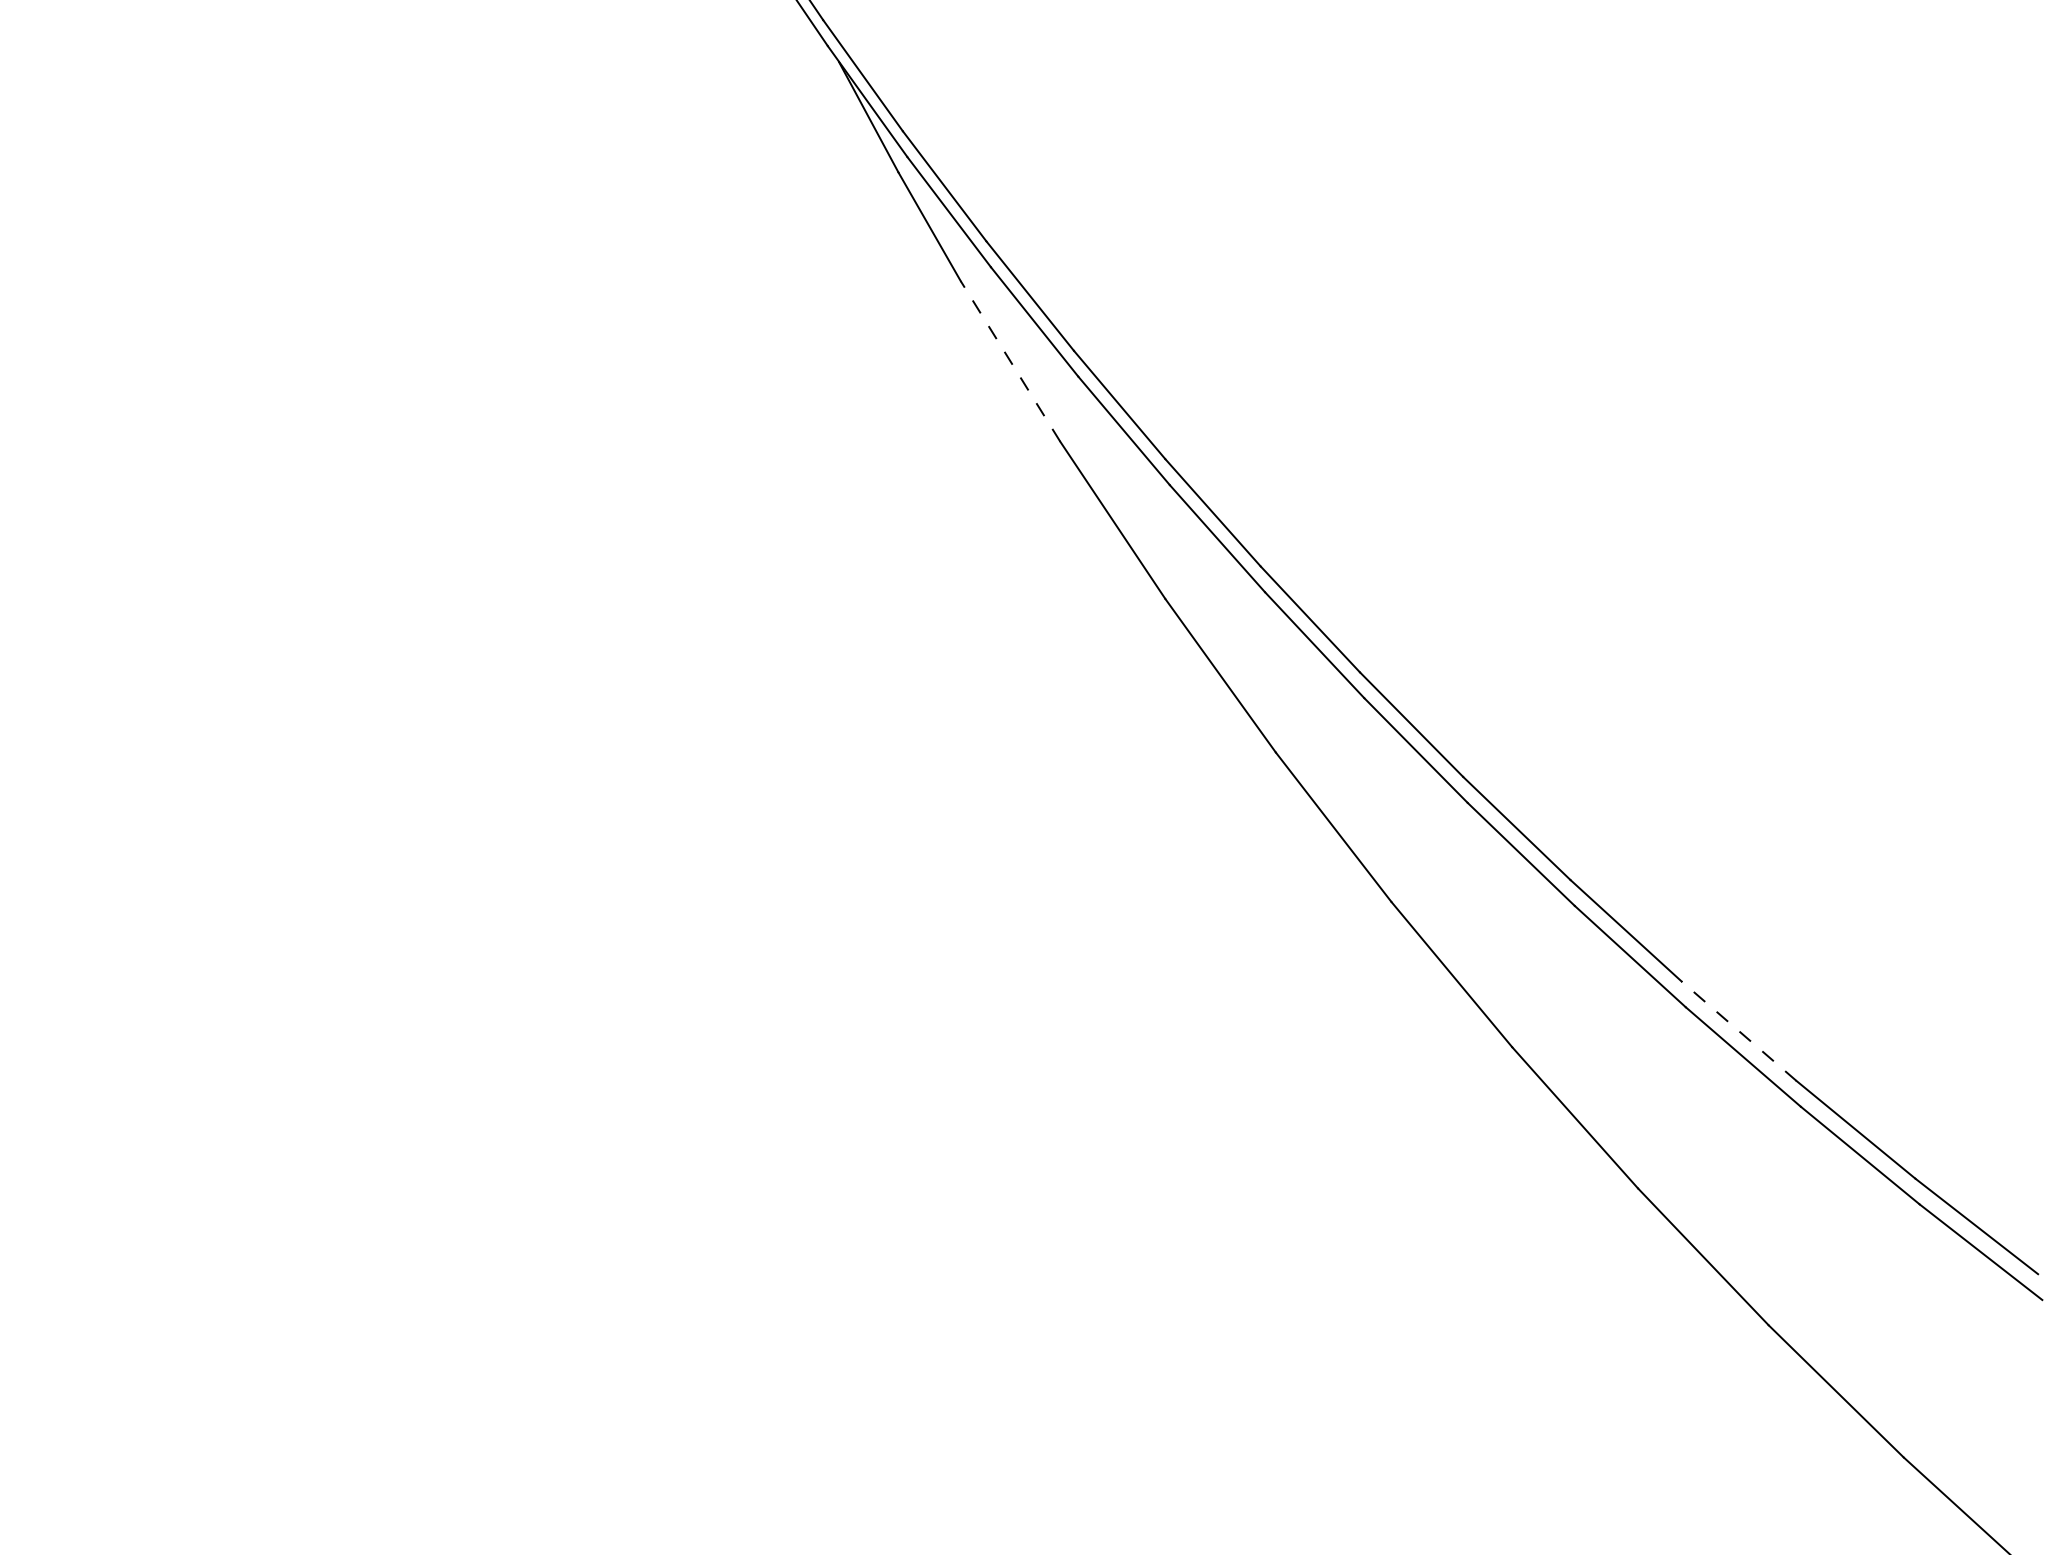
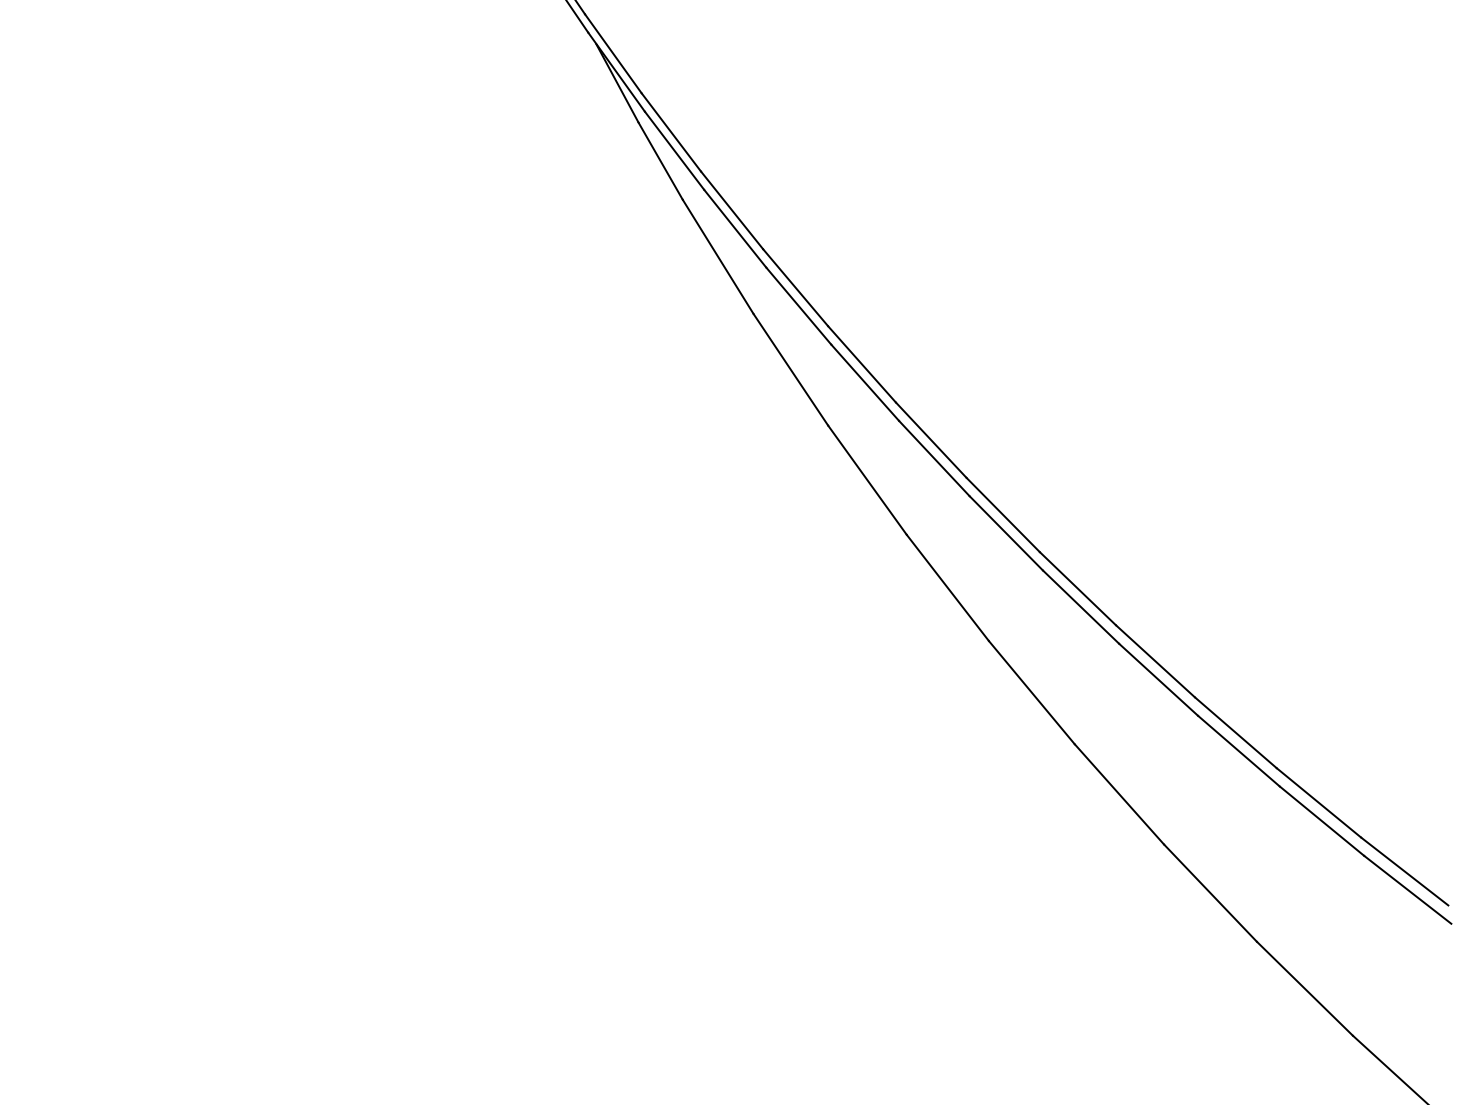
line: (1010, 361) -> (718, 256), dashed -> solid
line: (1738, 1030) -> (1235, 732), dashed -> solid

